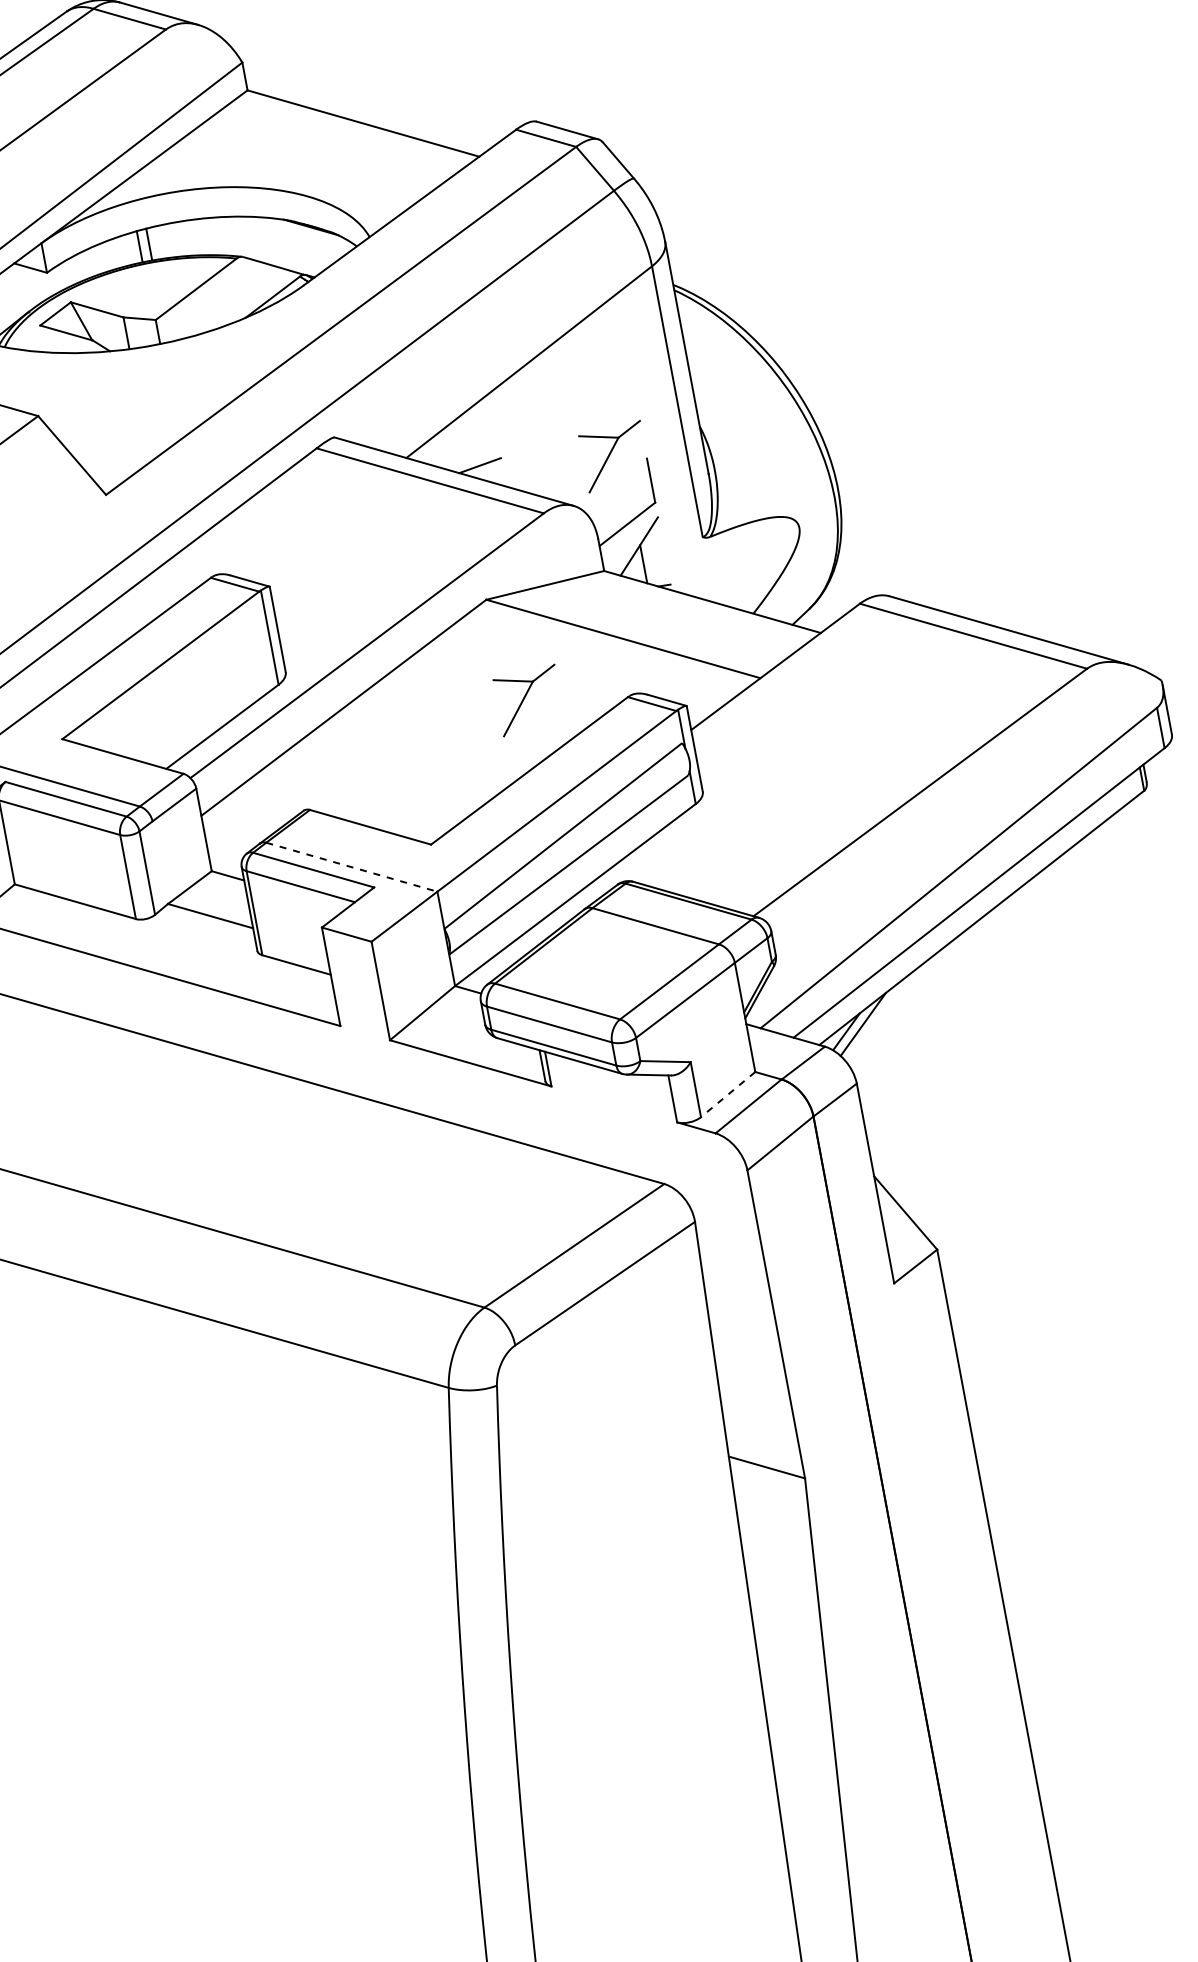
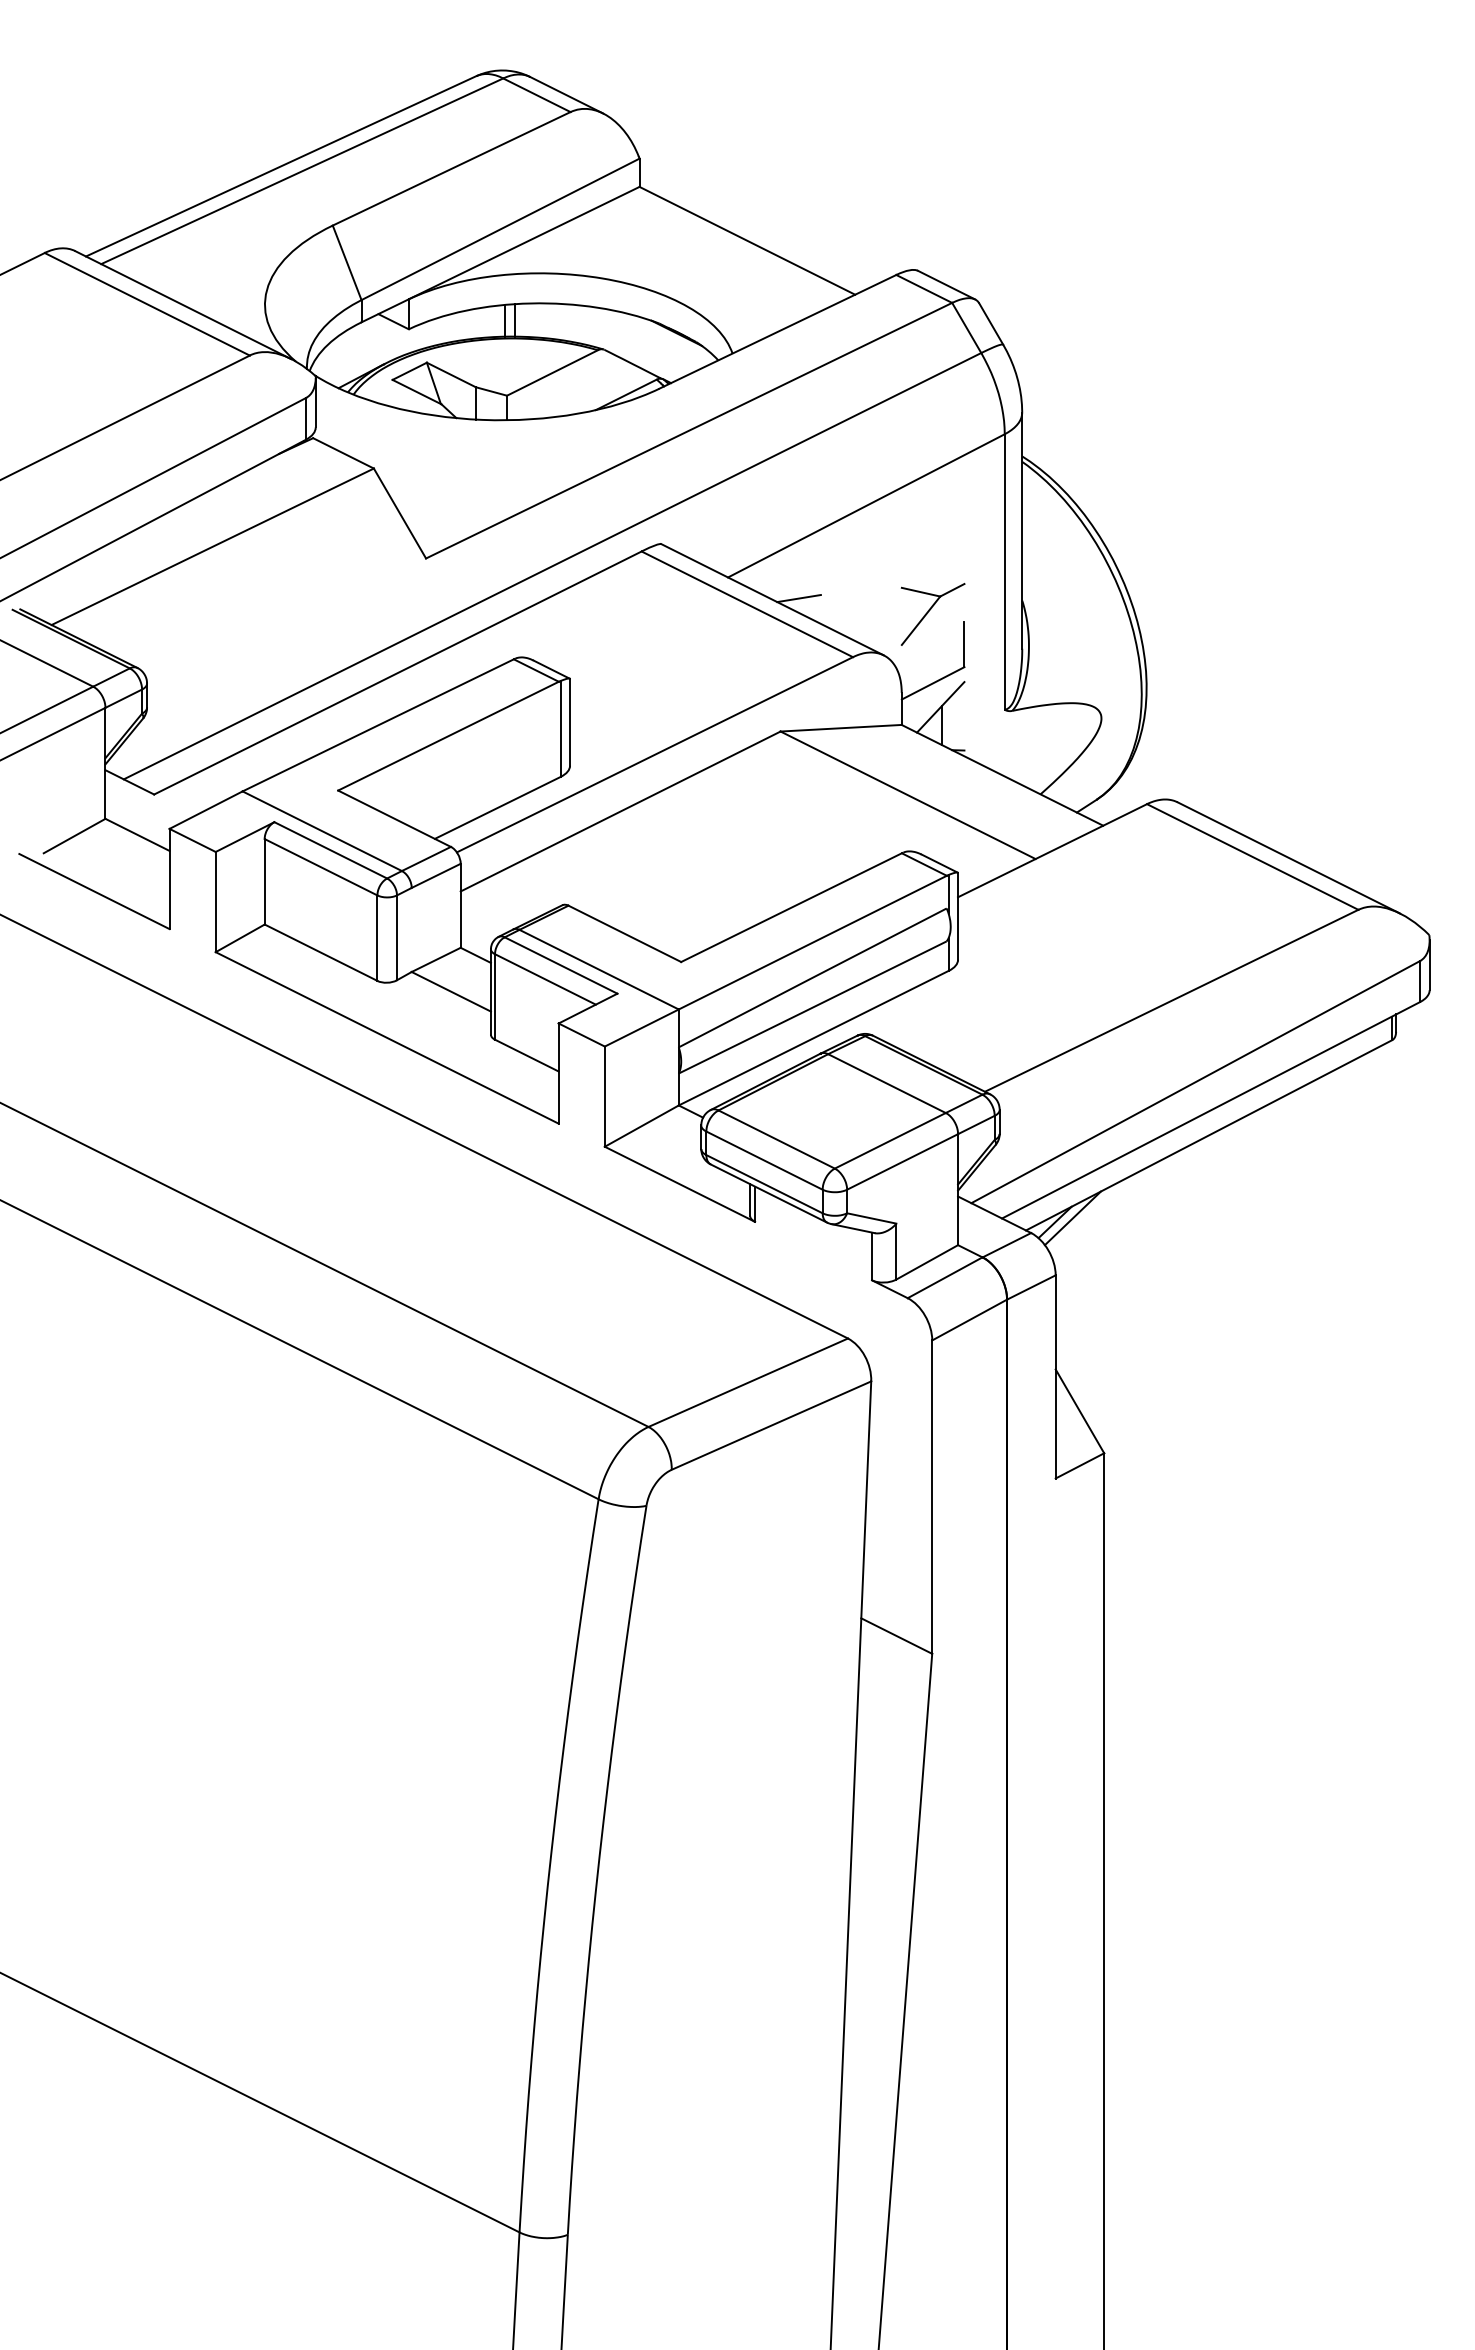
part: (528, 700) -> (803, 838), removed
line: (352, 866) -> (599, 969), dashed -> solid
line: (727, 1094) -> (926, 1262), dashed -> solid

